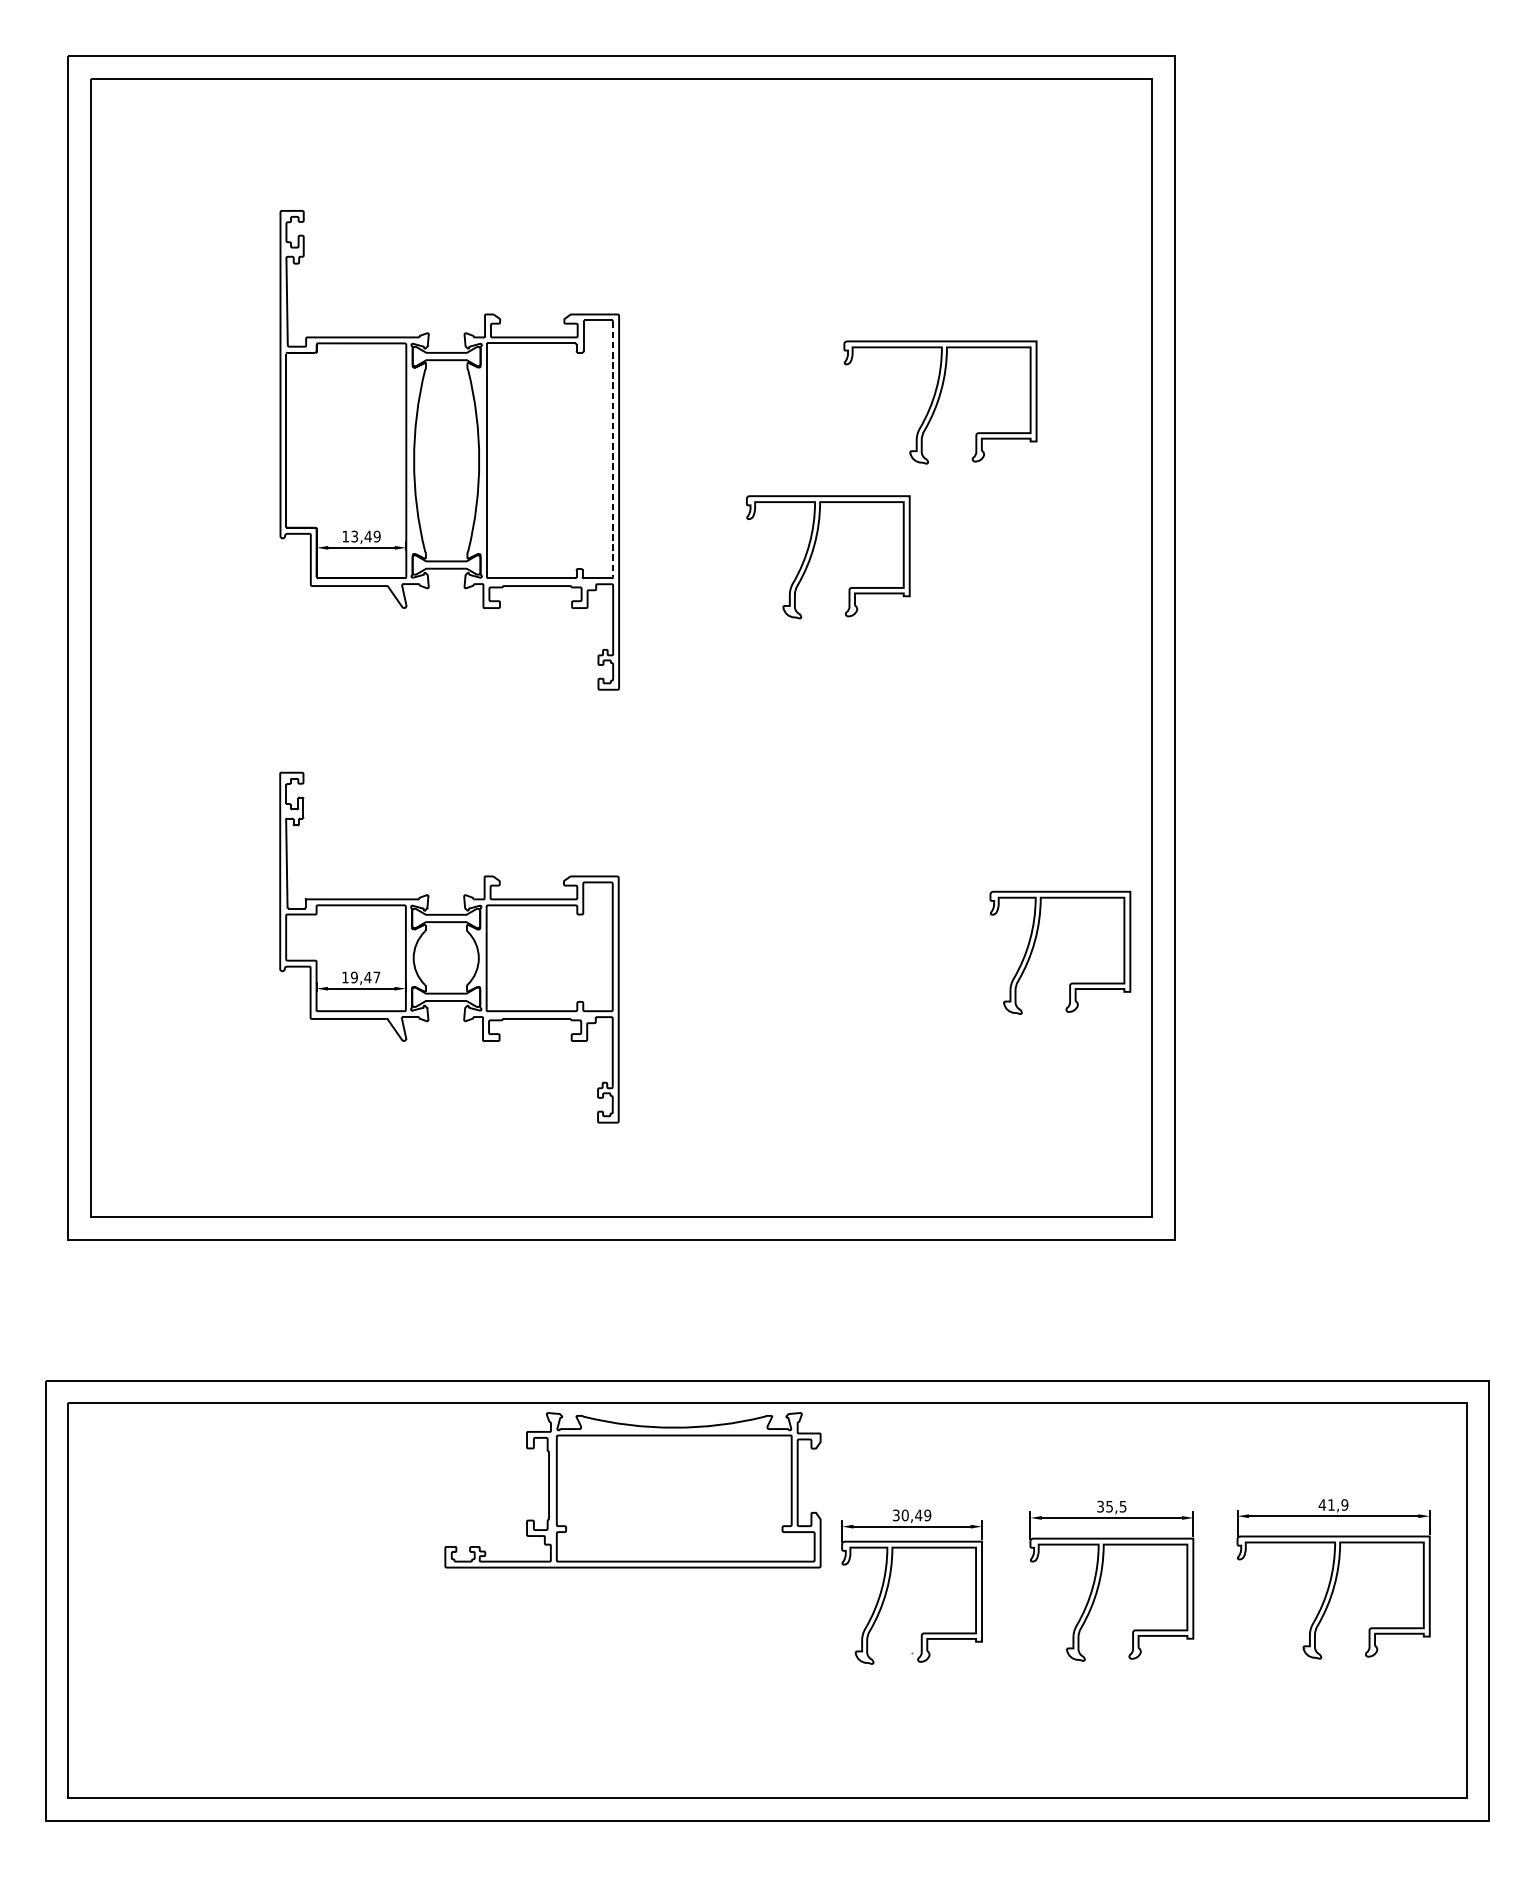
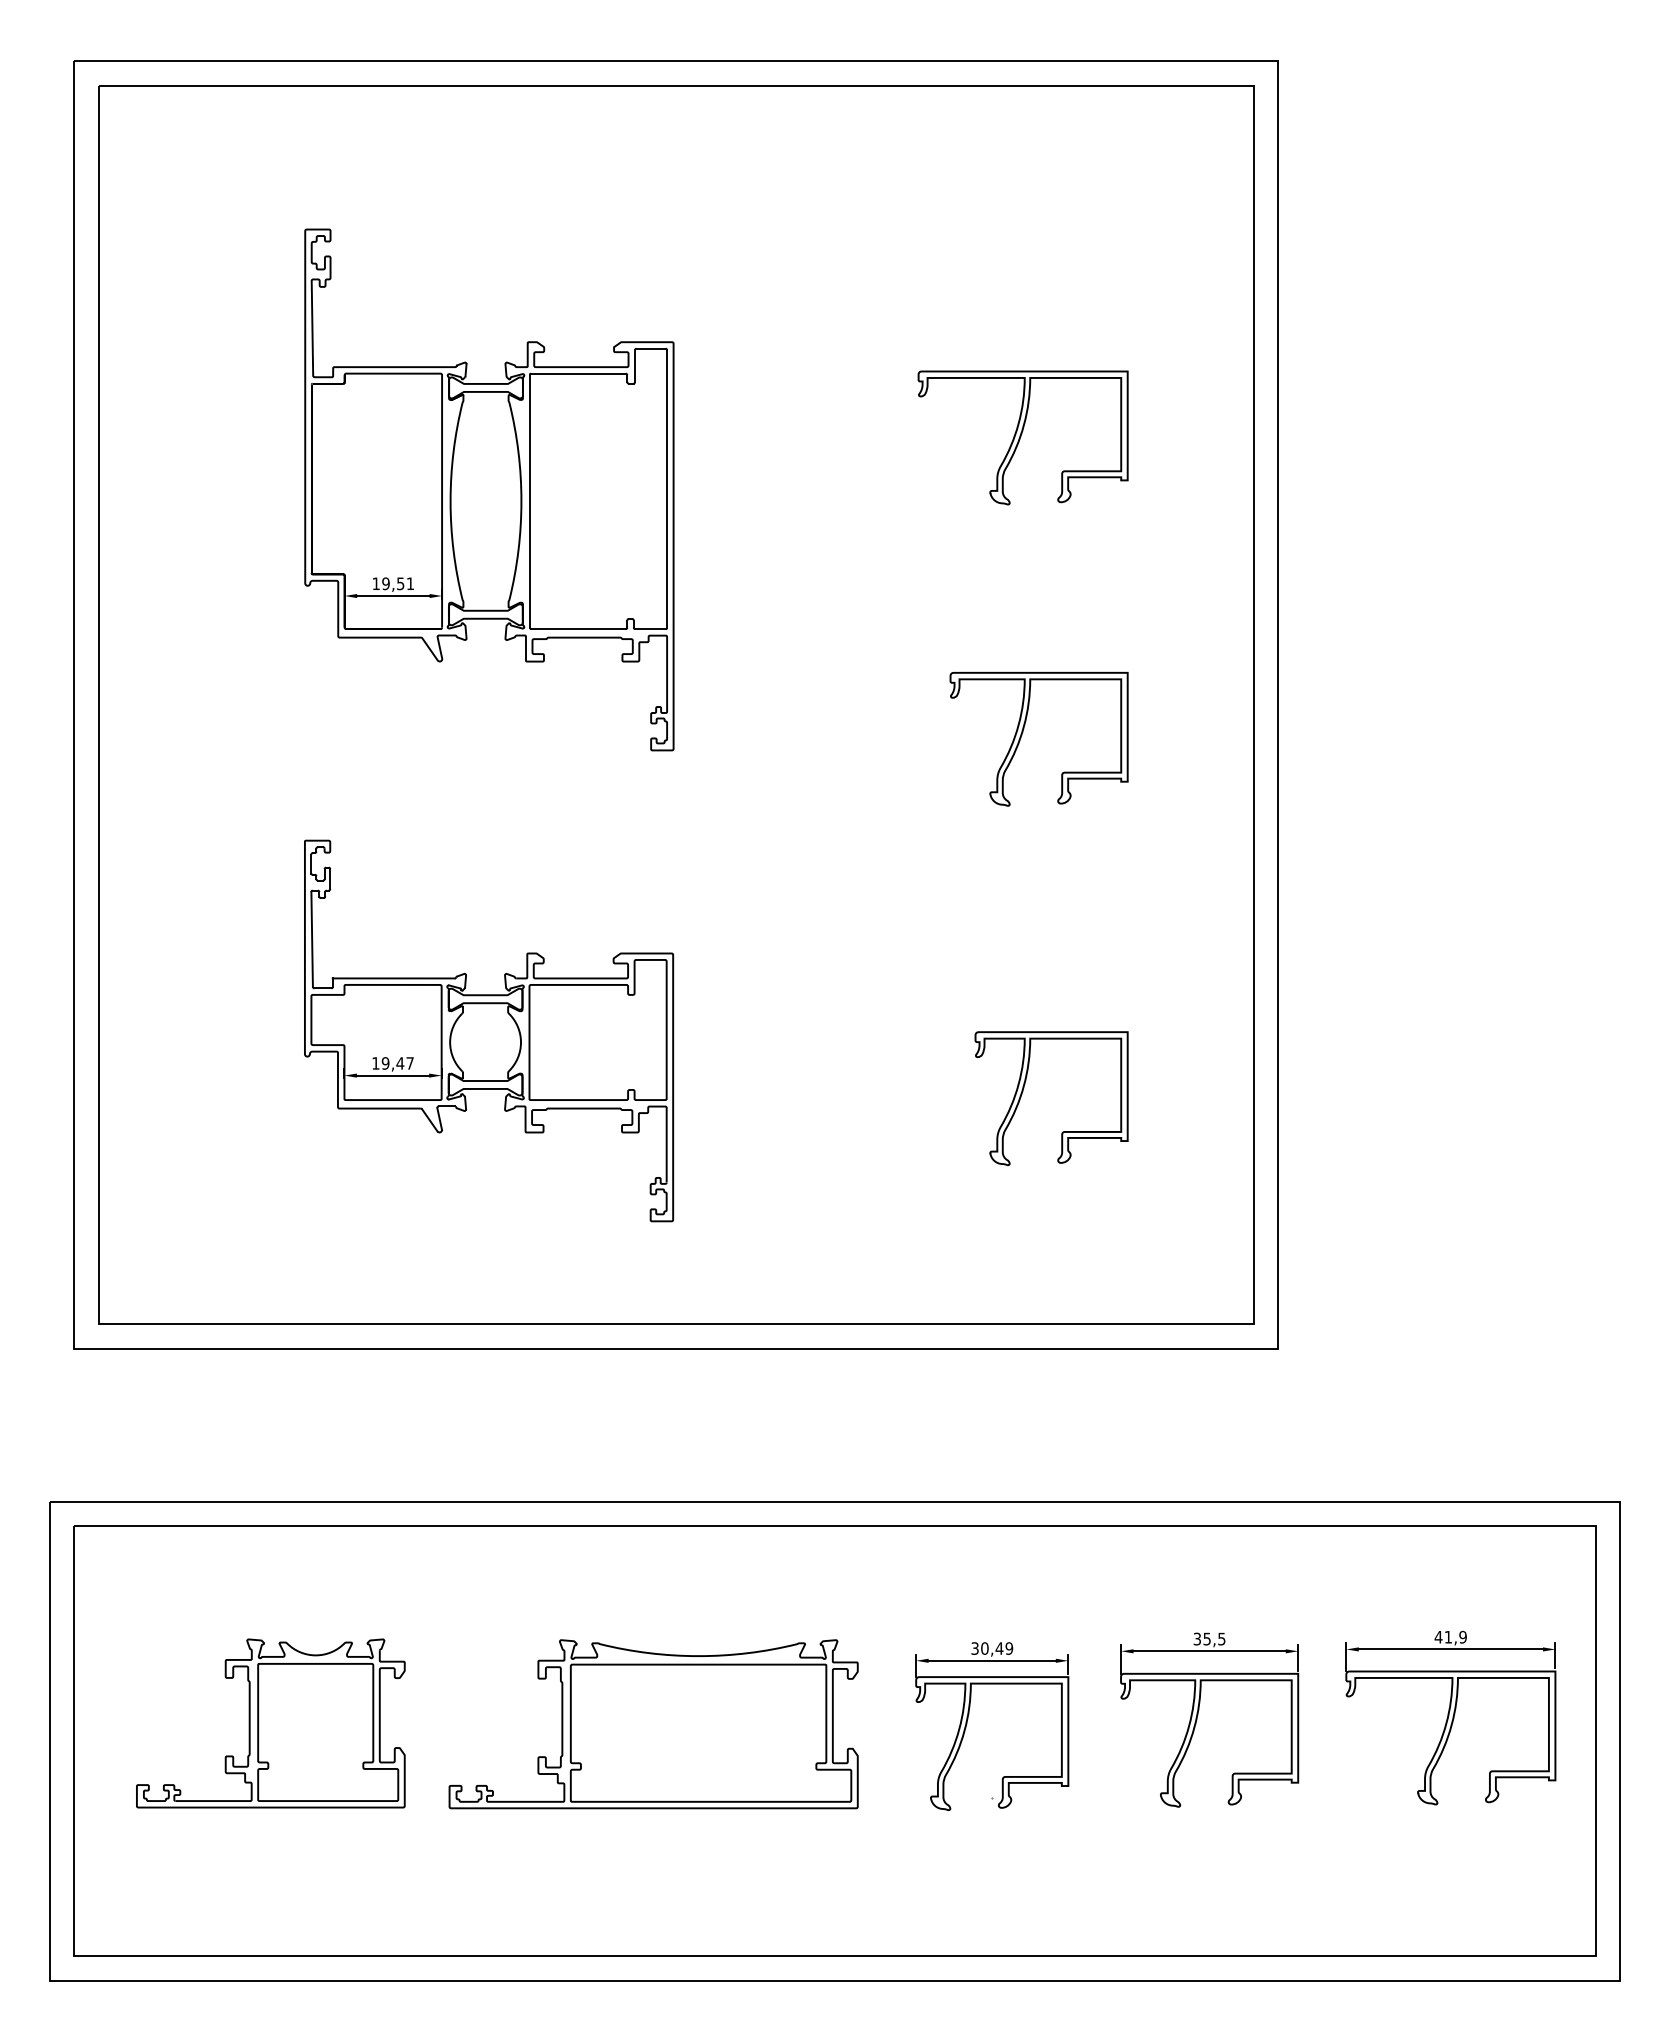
line: (613, 449) -> (667, 489), dashed -> solid
text: (366, 536) -> (398, 583), 13,49 -> 19,51
part: (813, 553) -> (1022, 735), moved
part: (1035, 943) -> (1024, 1088), moved
part: (632, 1490) -> (653, 1724), moved
part: (248, 1584) -> (270, 1723), added

